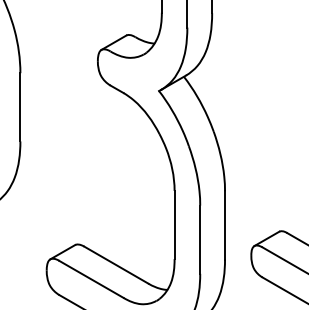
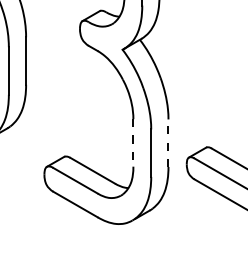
line: (174, 224) -> (133, 142), solid -> dashed
line: (225, 225) -> (168, 143), solid -> dashed

